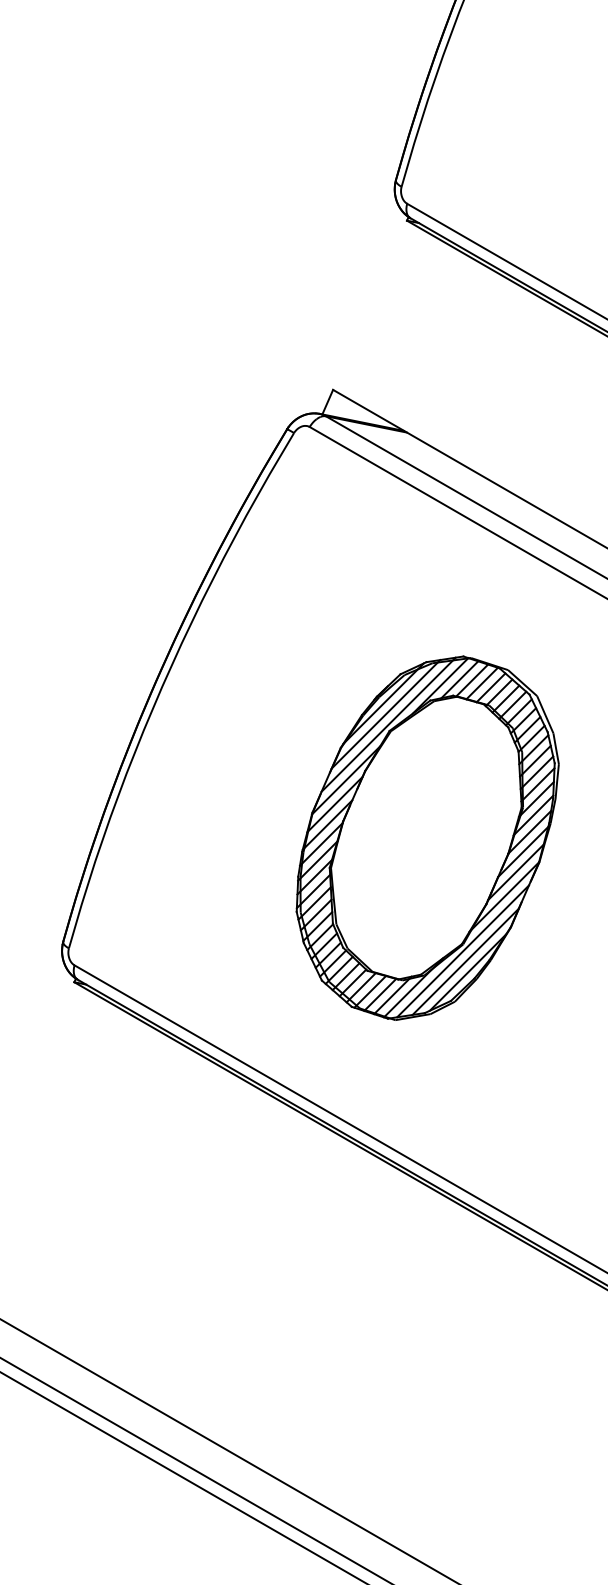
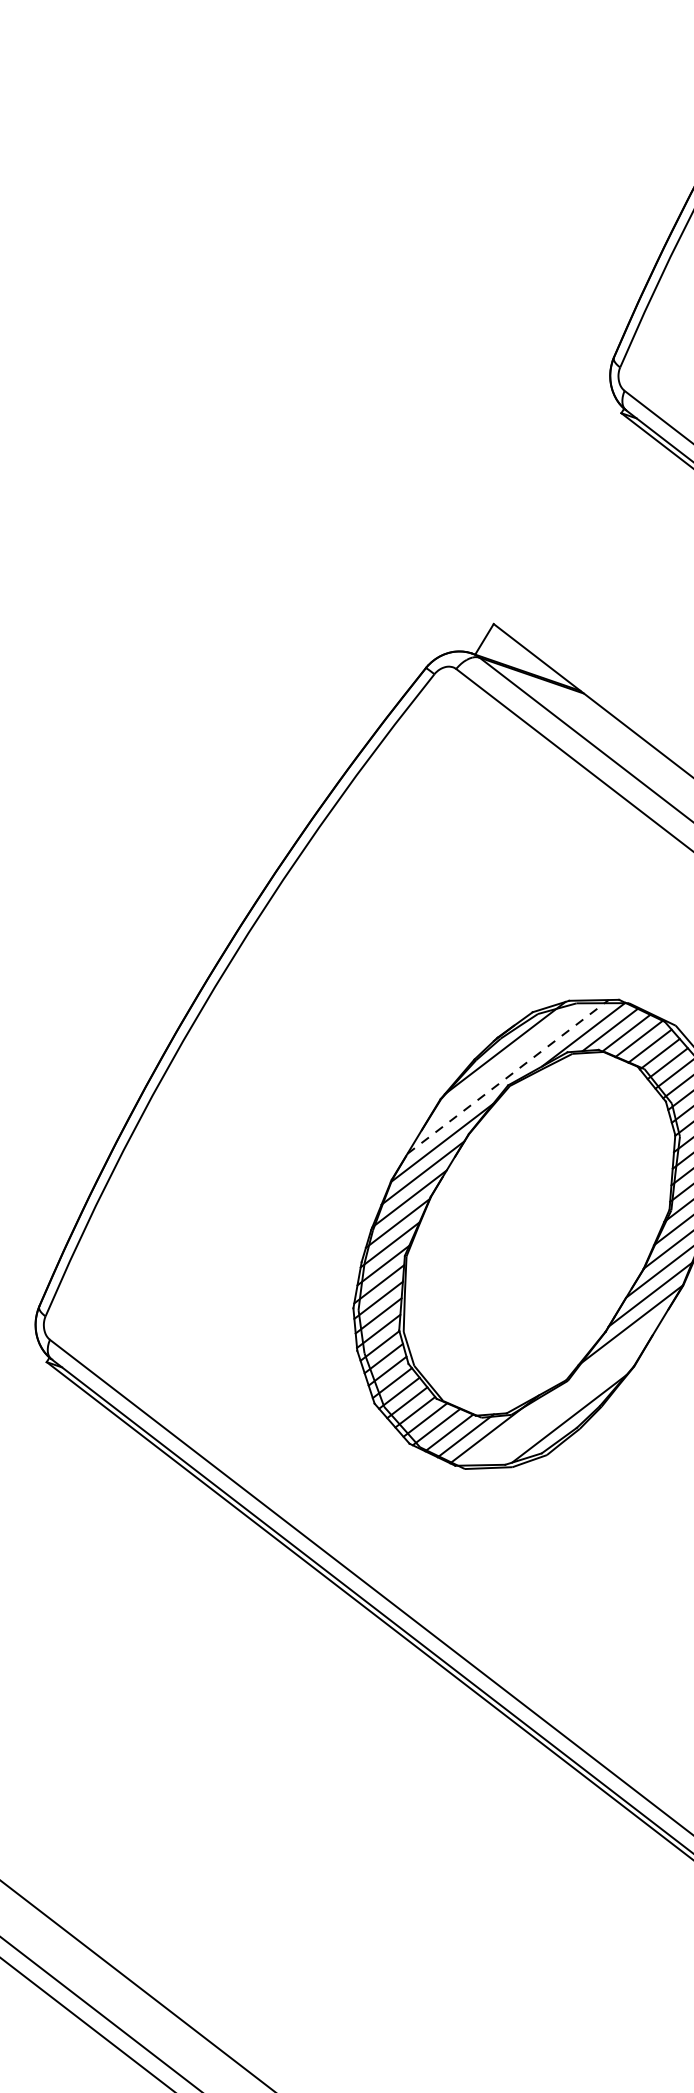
line: (385, 714) -> (505, 1062), removed
line: (388, 724) -> (507, 1076), solid -> dashed
line: (462, 951) -> (565, 1389), removed
line: (465, 961) -> (567, 1403), removed

